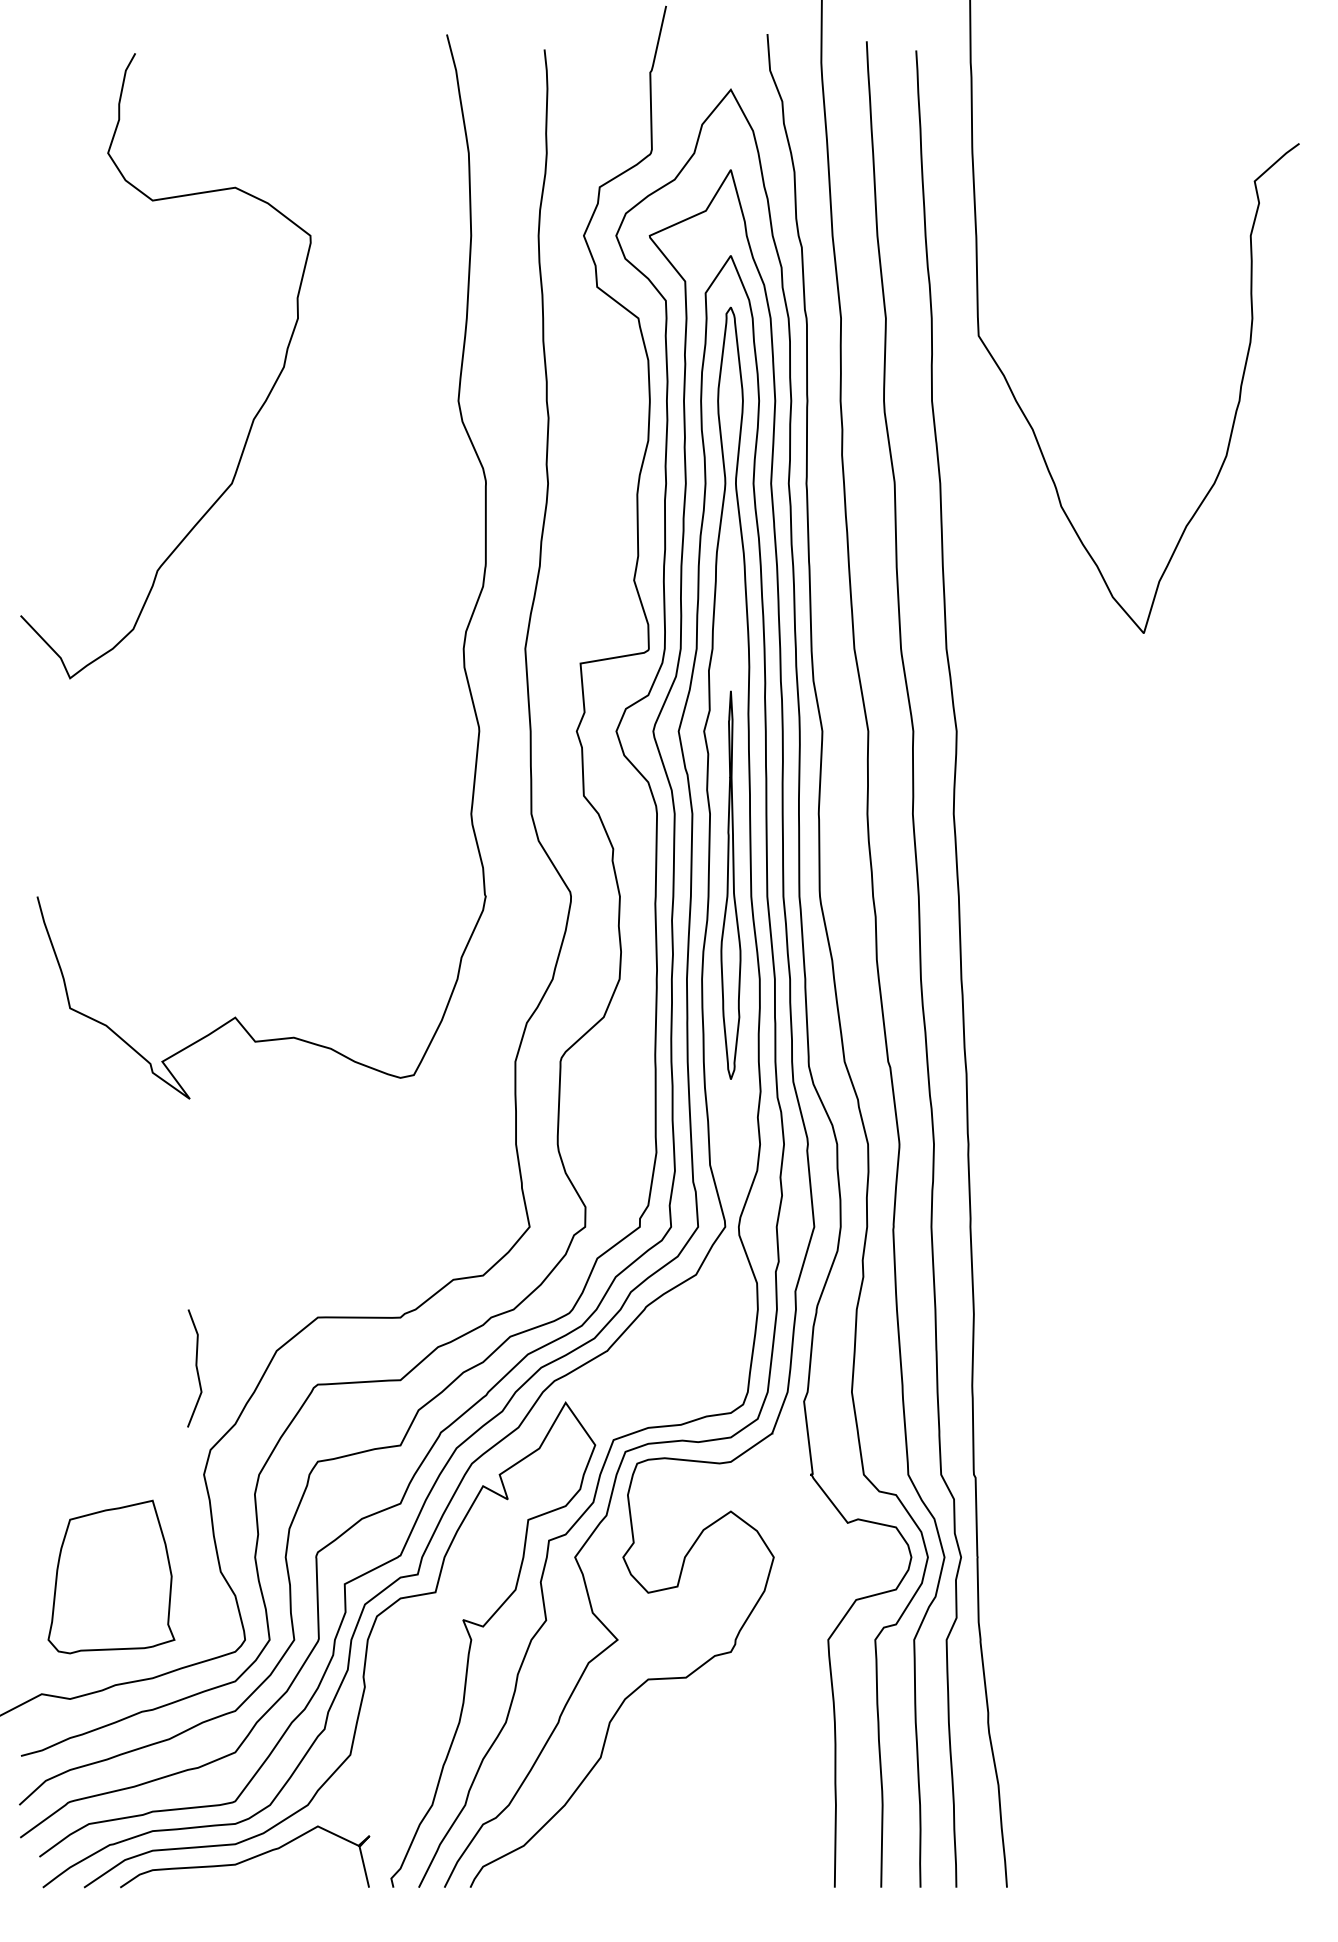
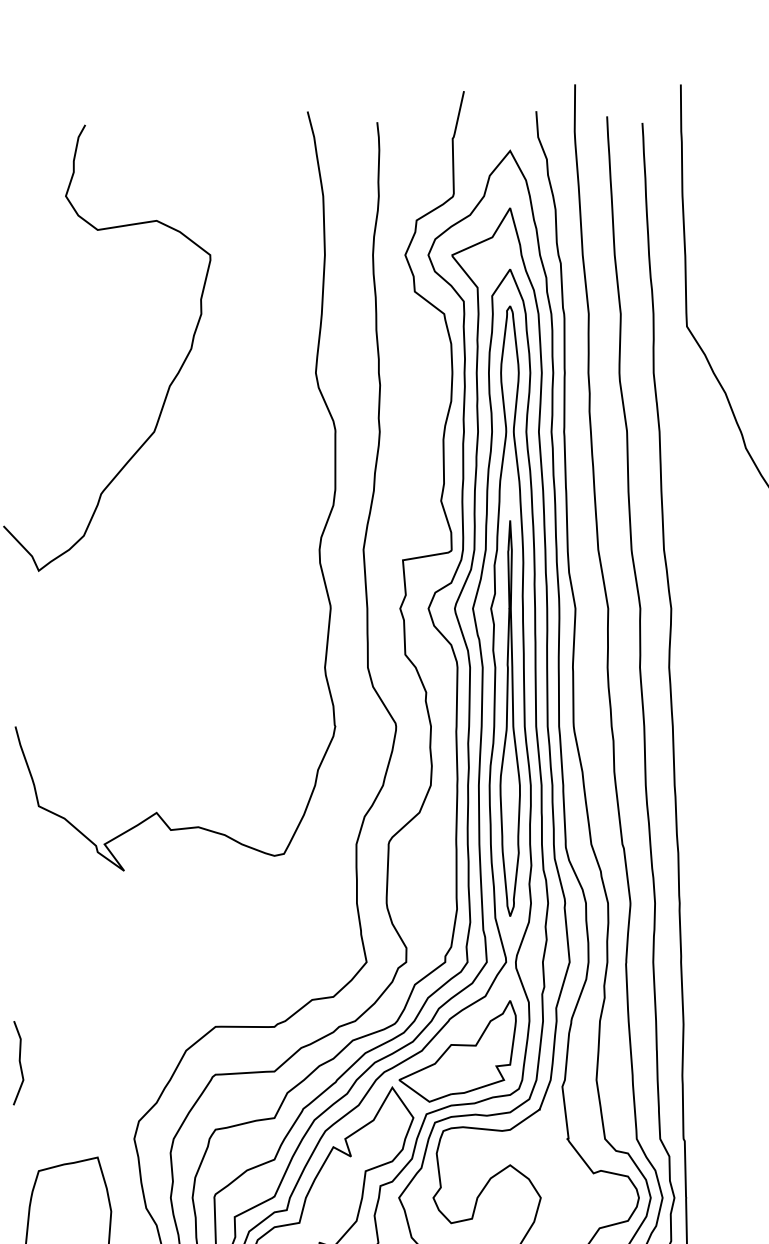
part: (730, 884) -> (509, 717), size x1.43
part: (656, 1351) -> (457, 1051), added
line: (195, 1367) -> (19, 1062), moved

